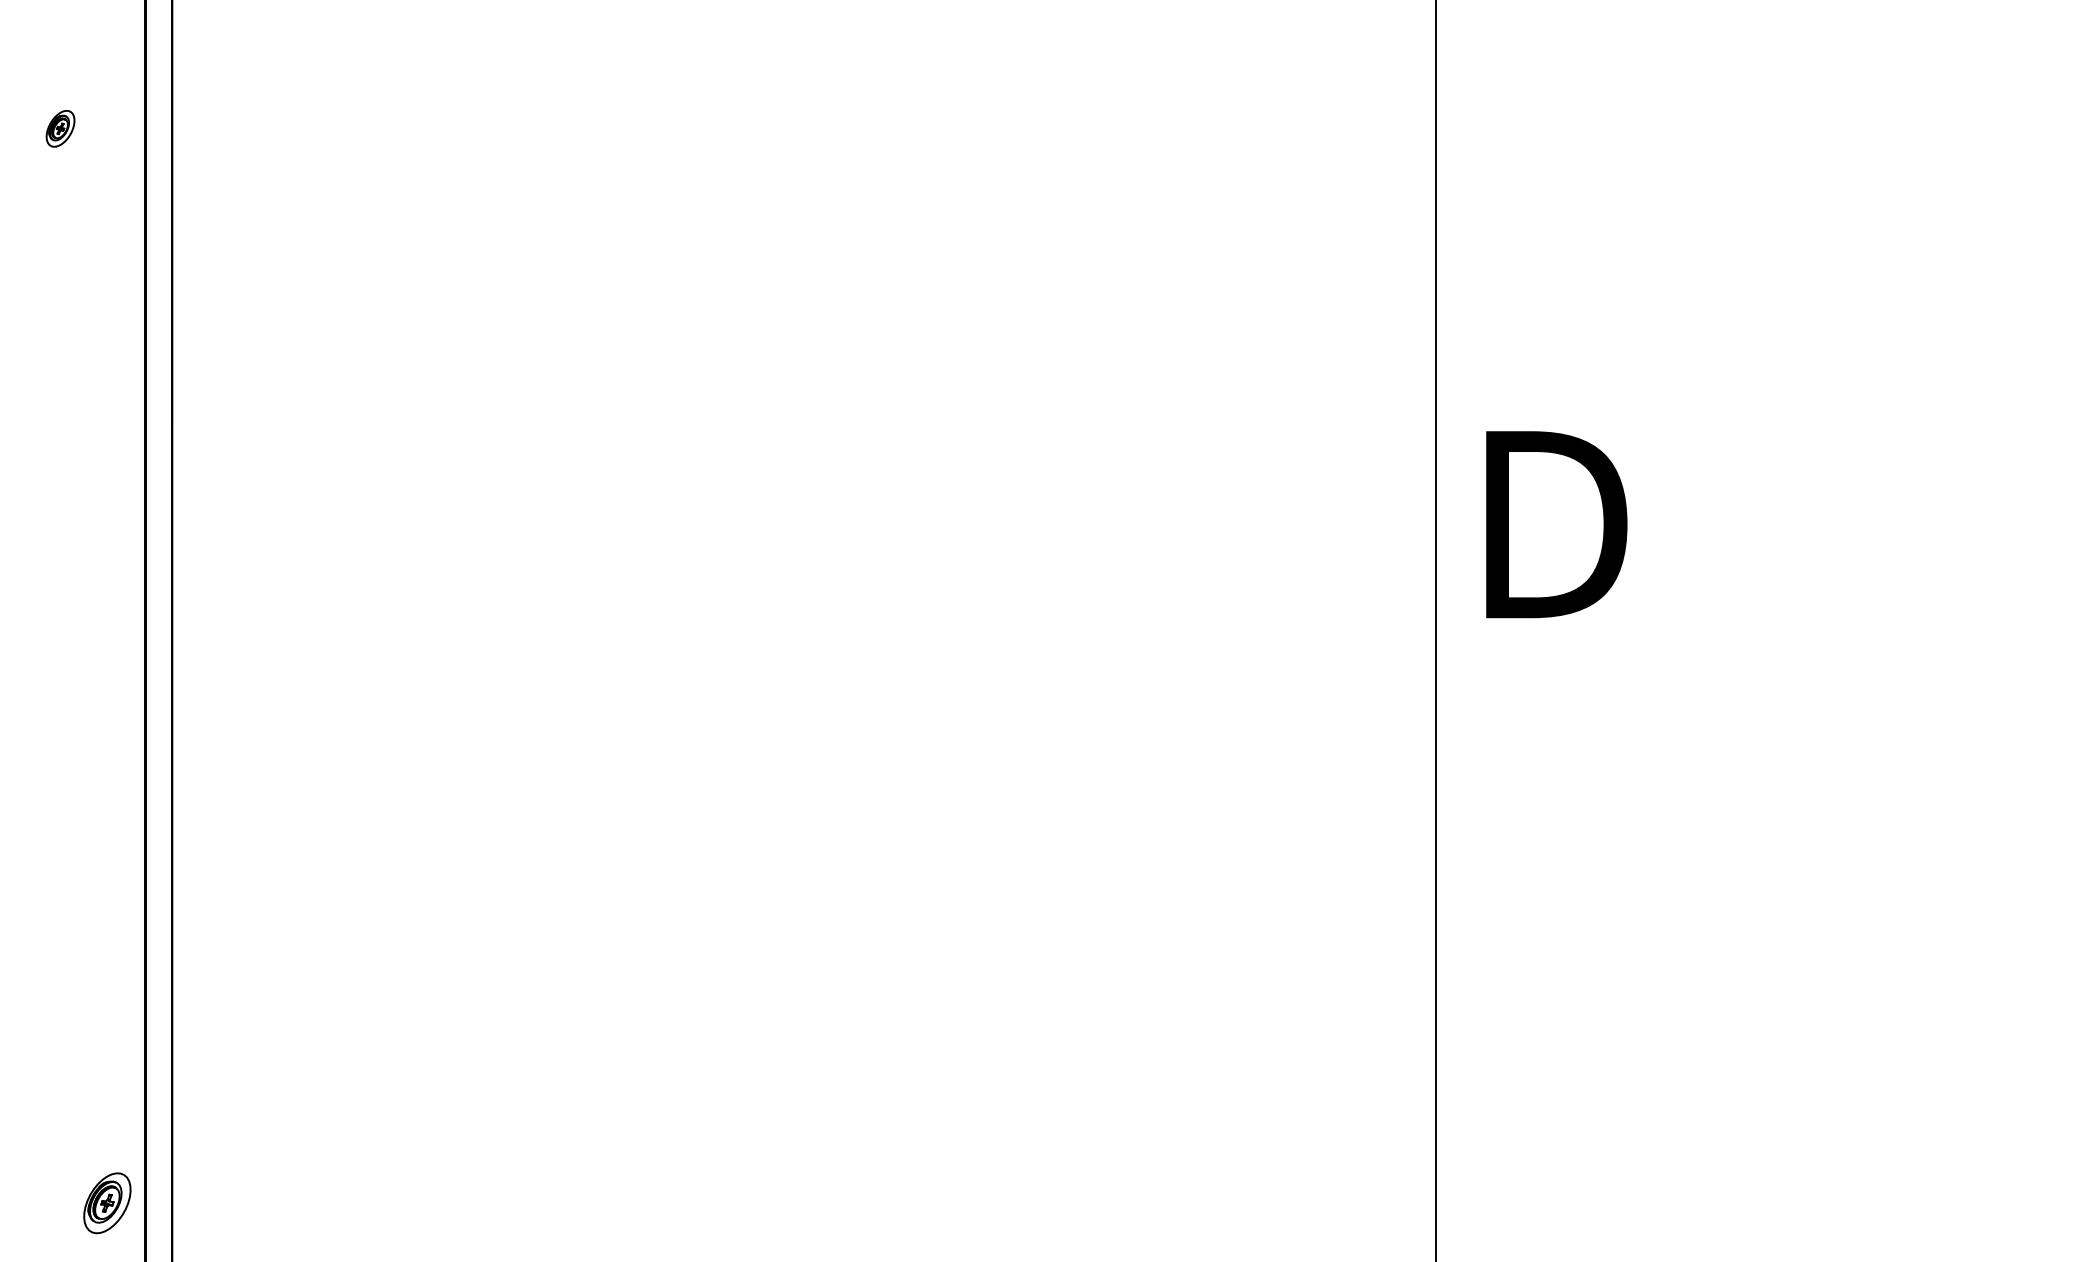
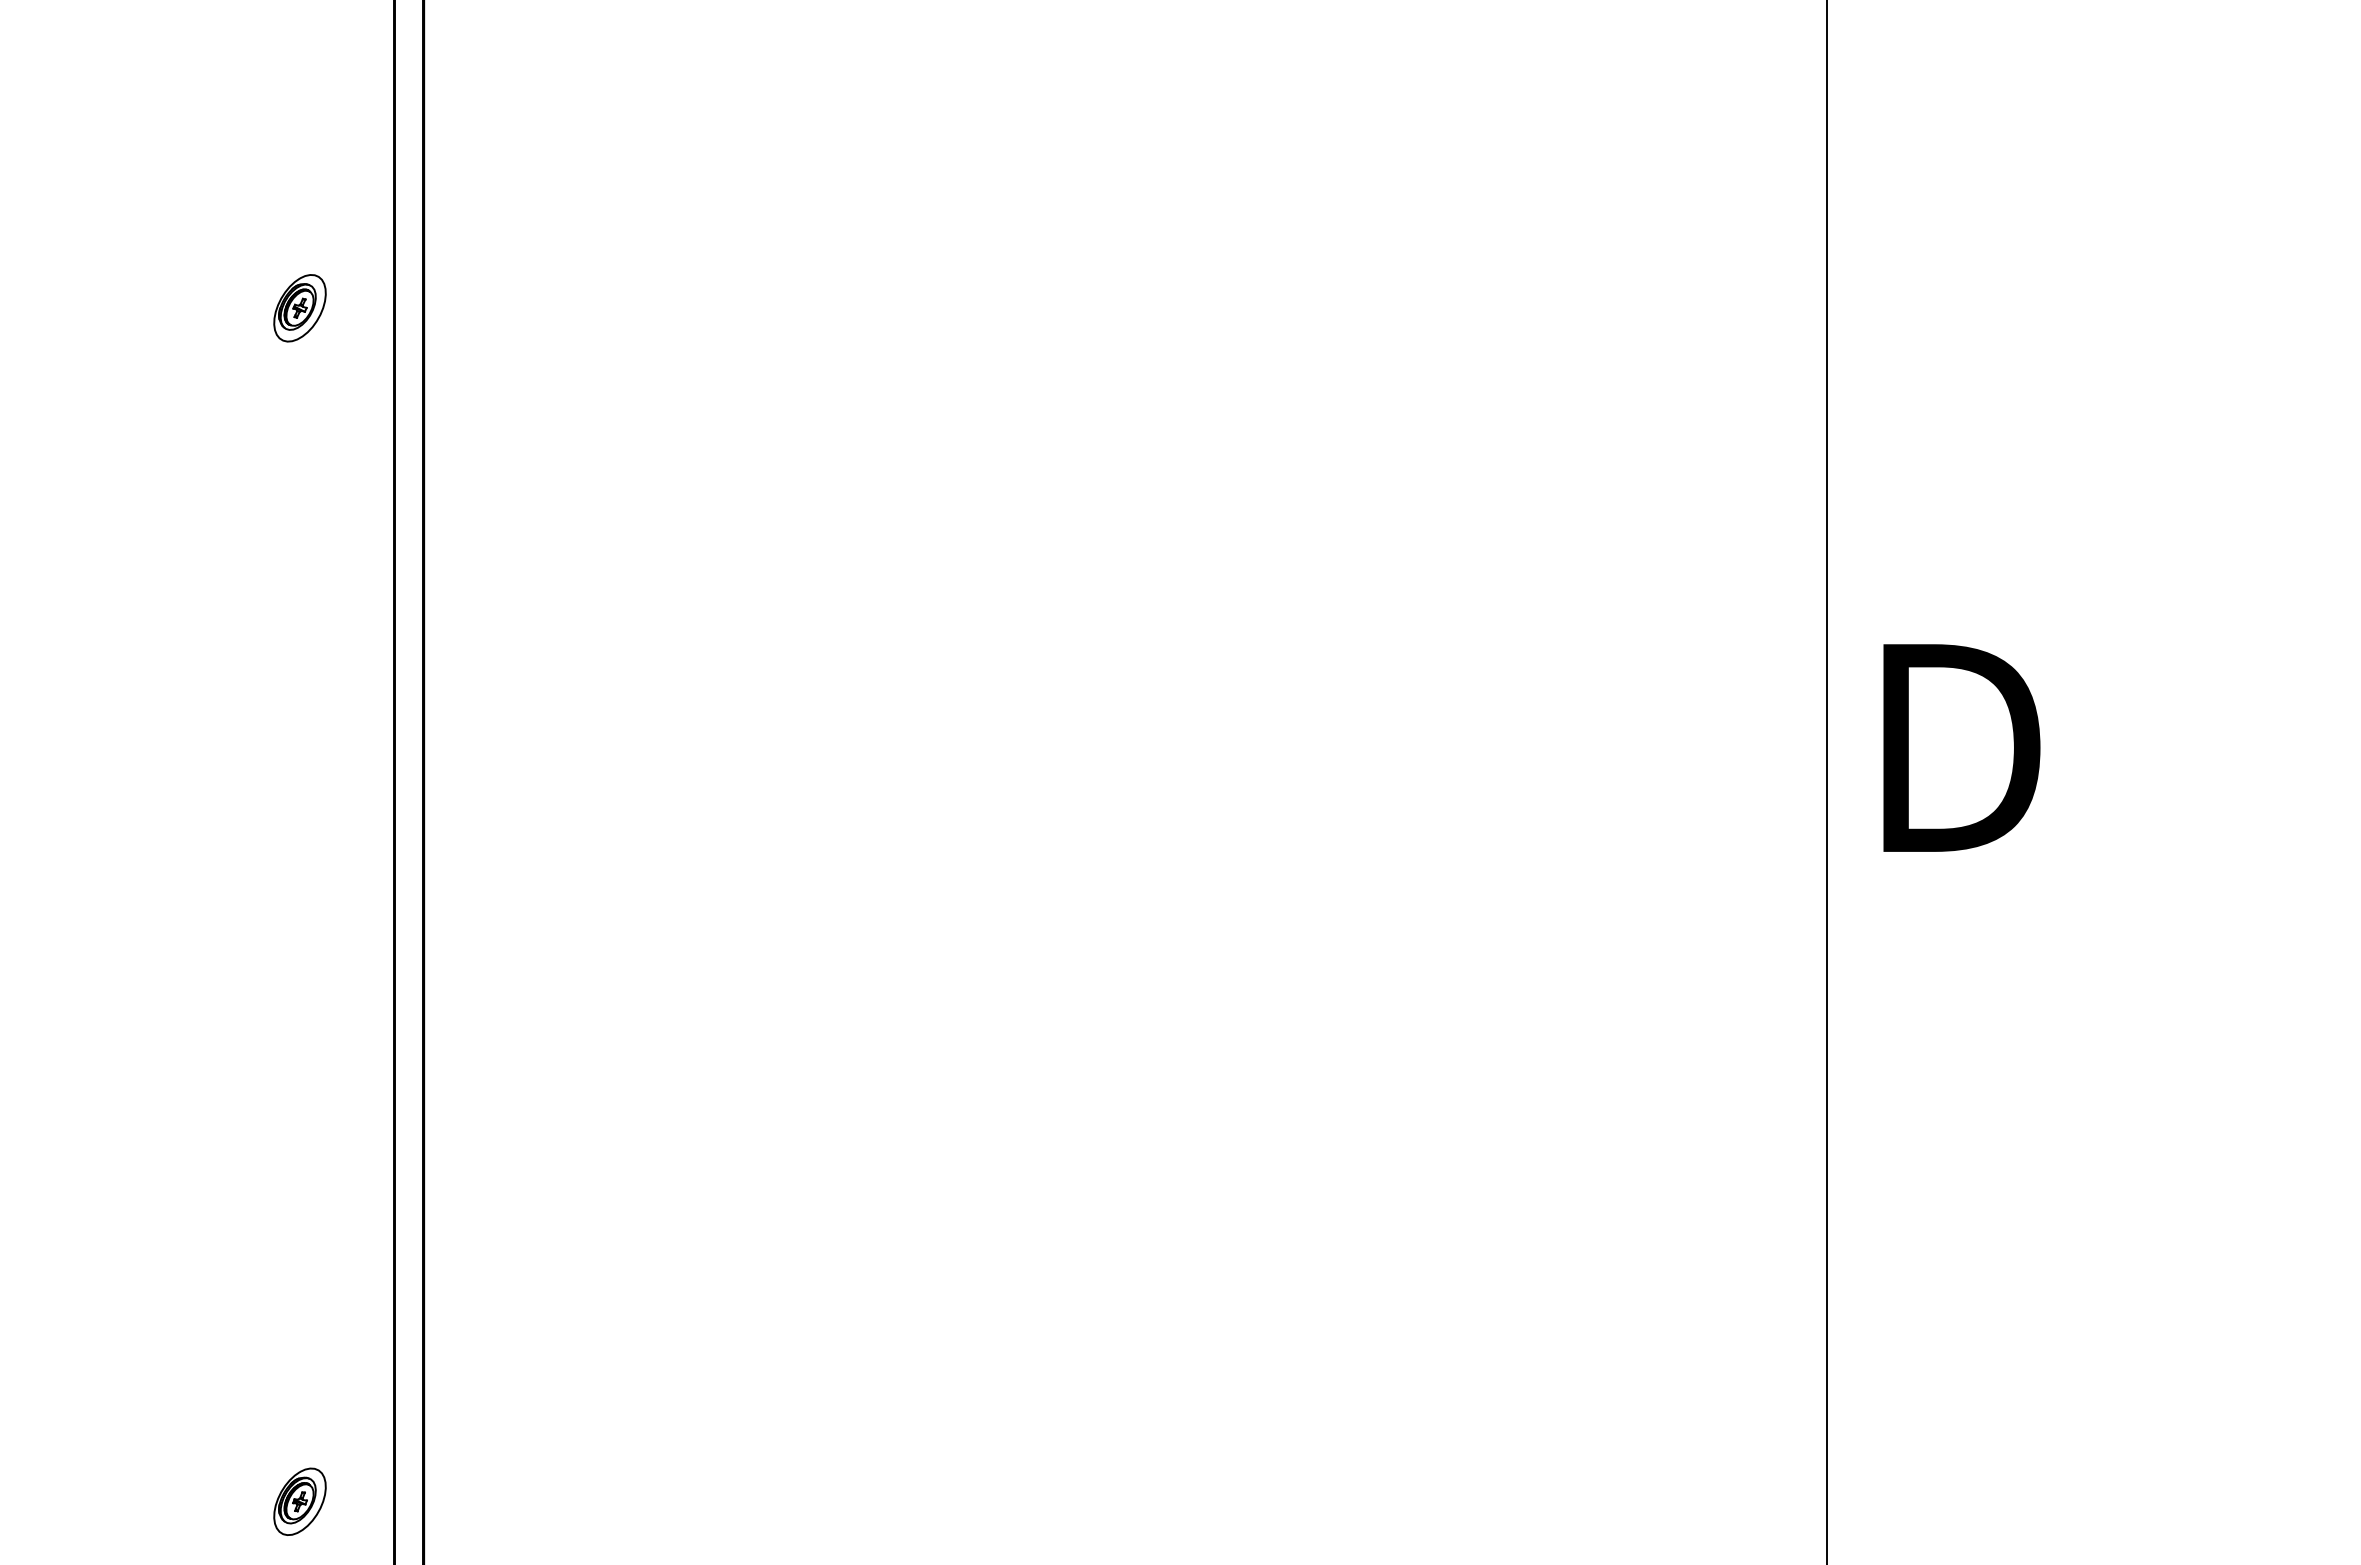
part: (60, 128) -> (299, 308), size x1.67
part: (106, 1203) -> (299, 1501), moved

